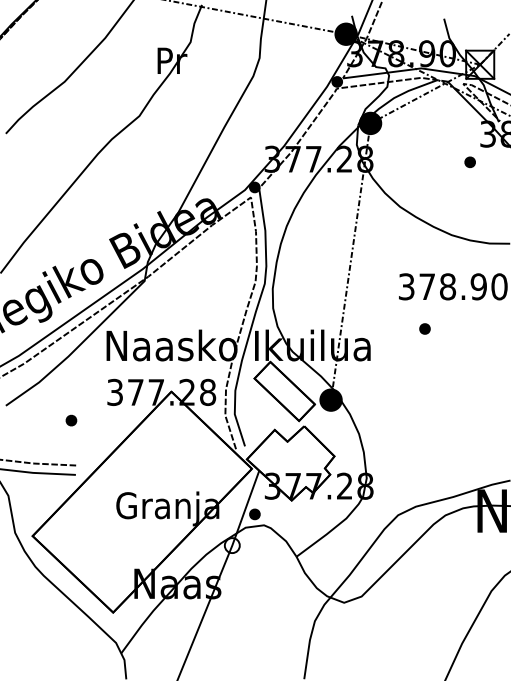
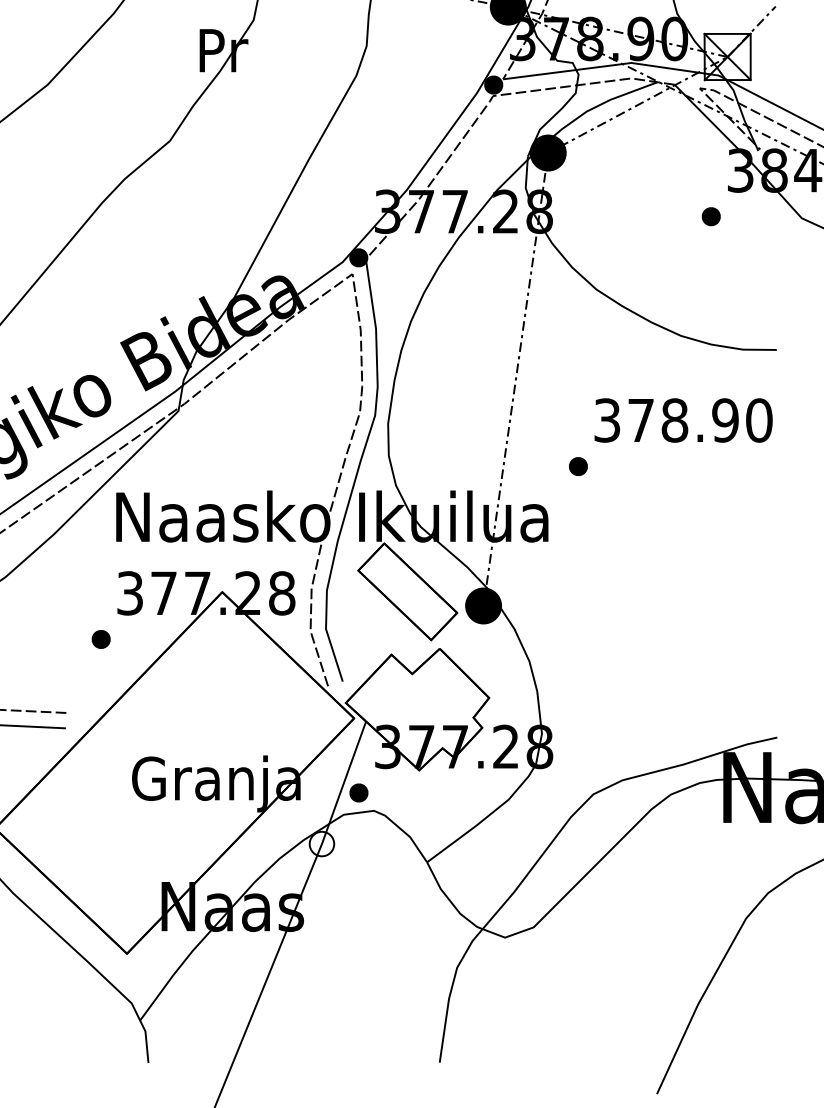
part: (424, 328) -> (577, 465), moved
part: (71, 420) -> (101, 639), moved

